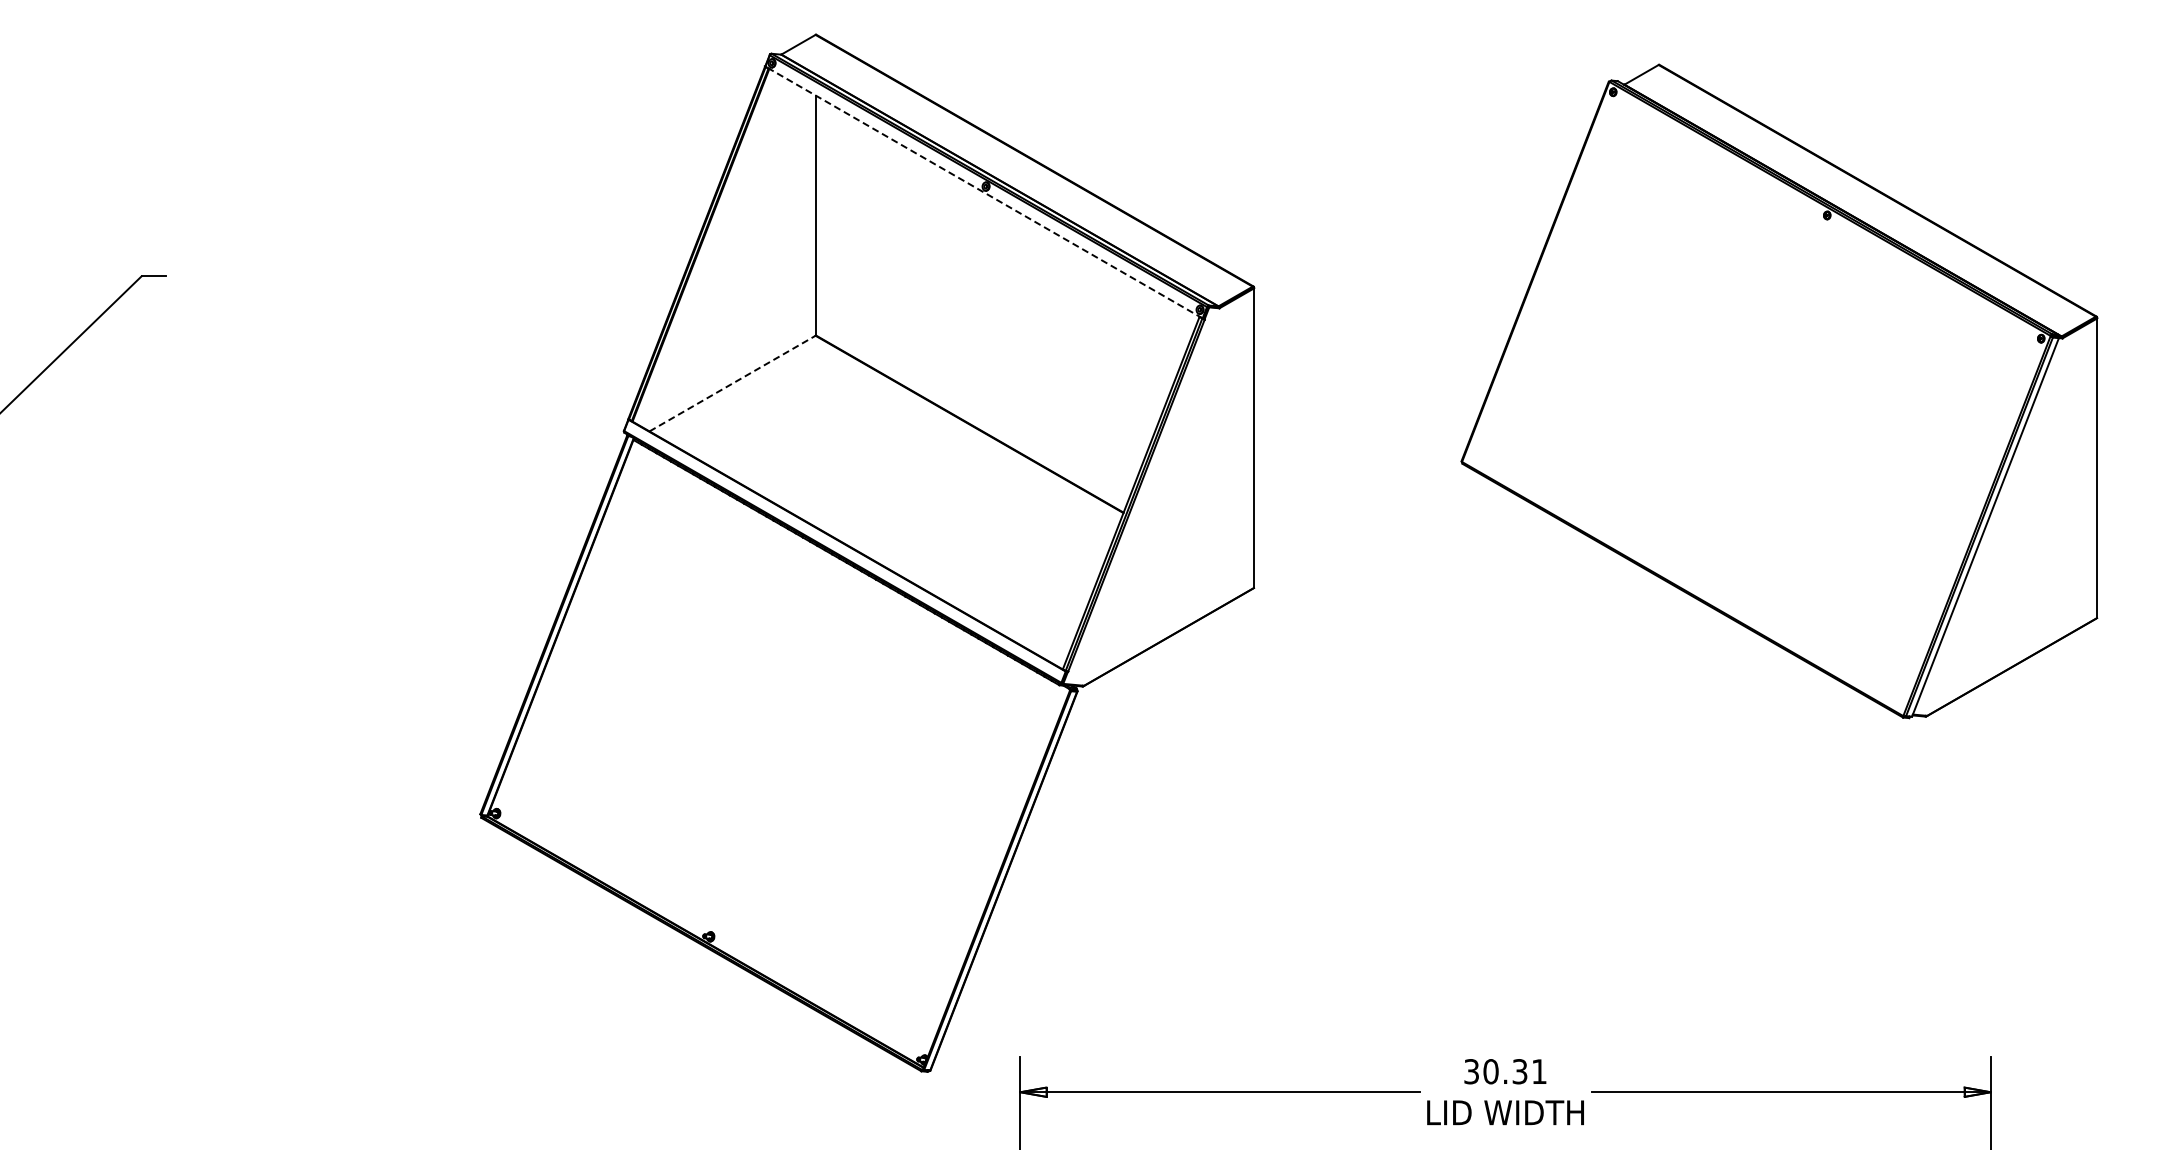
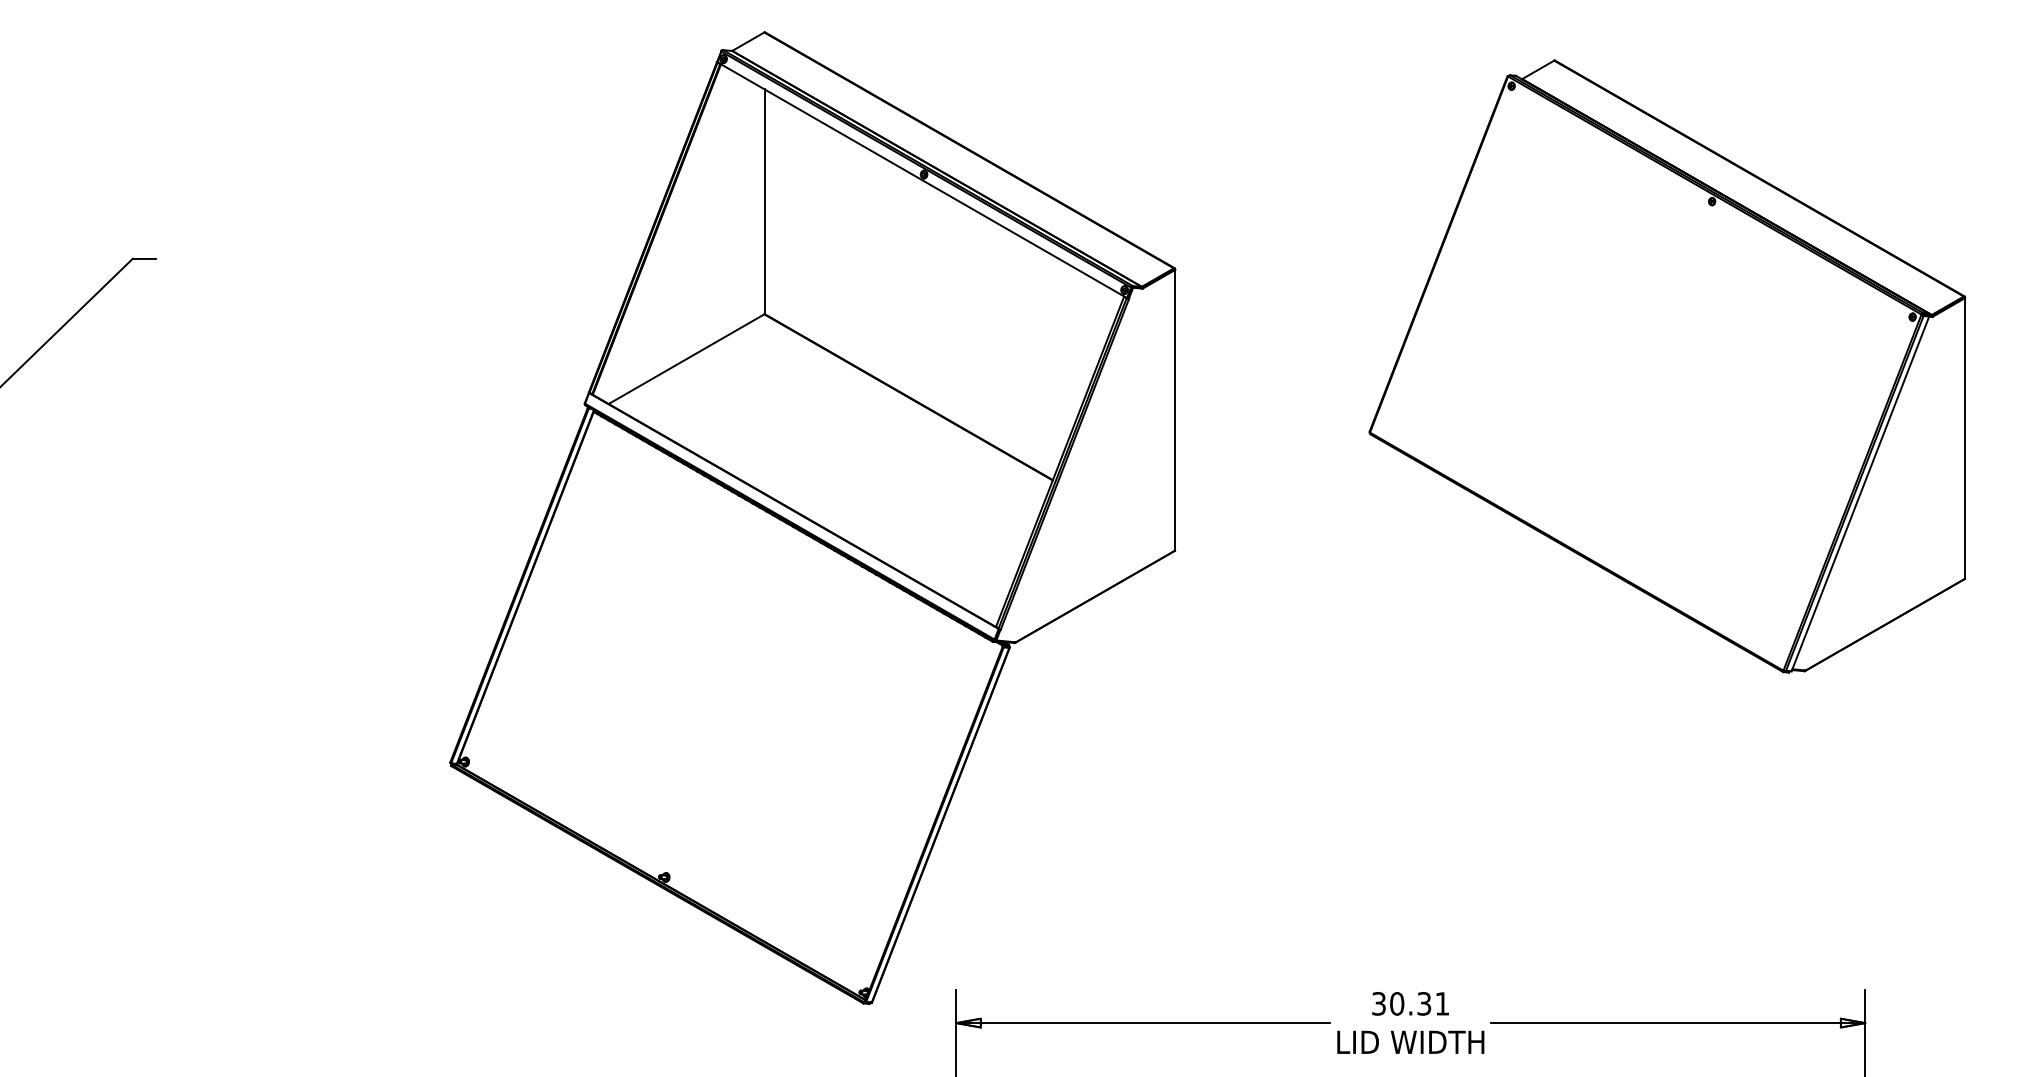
line: (983, 192) -> (921, 180), dashed -> solid
line: (732, 383) -> (686, 359), dashed -> solid

